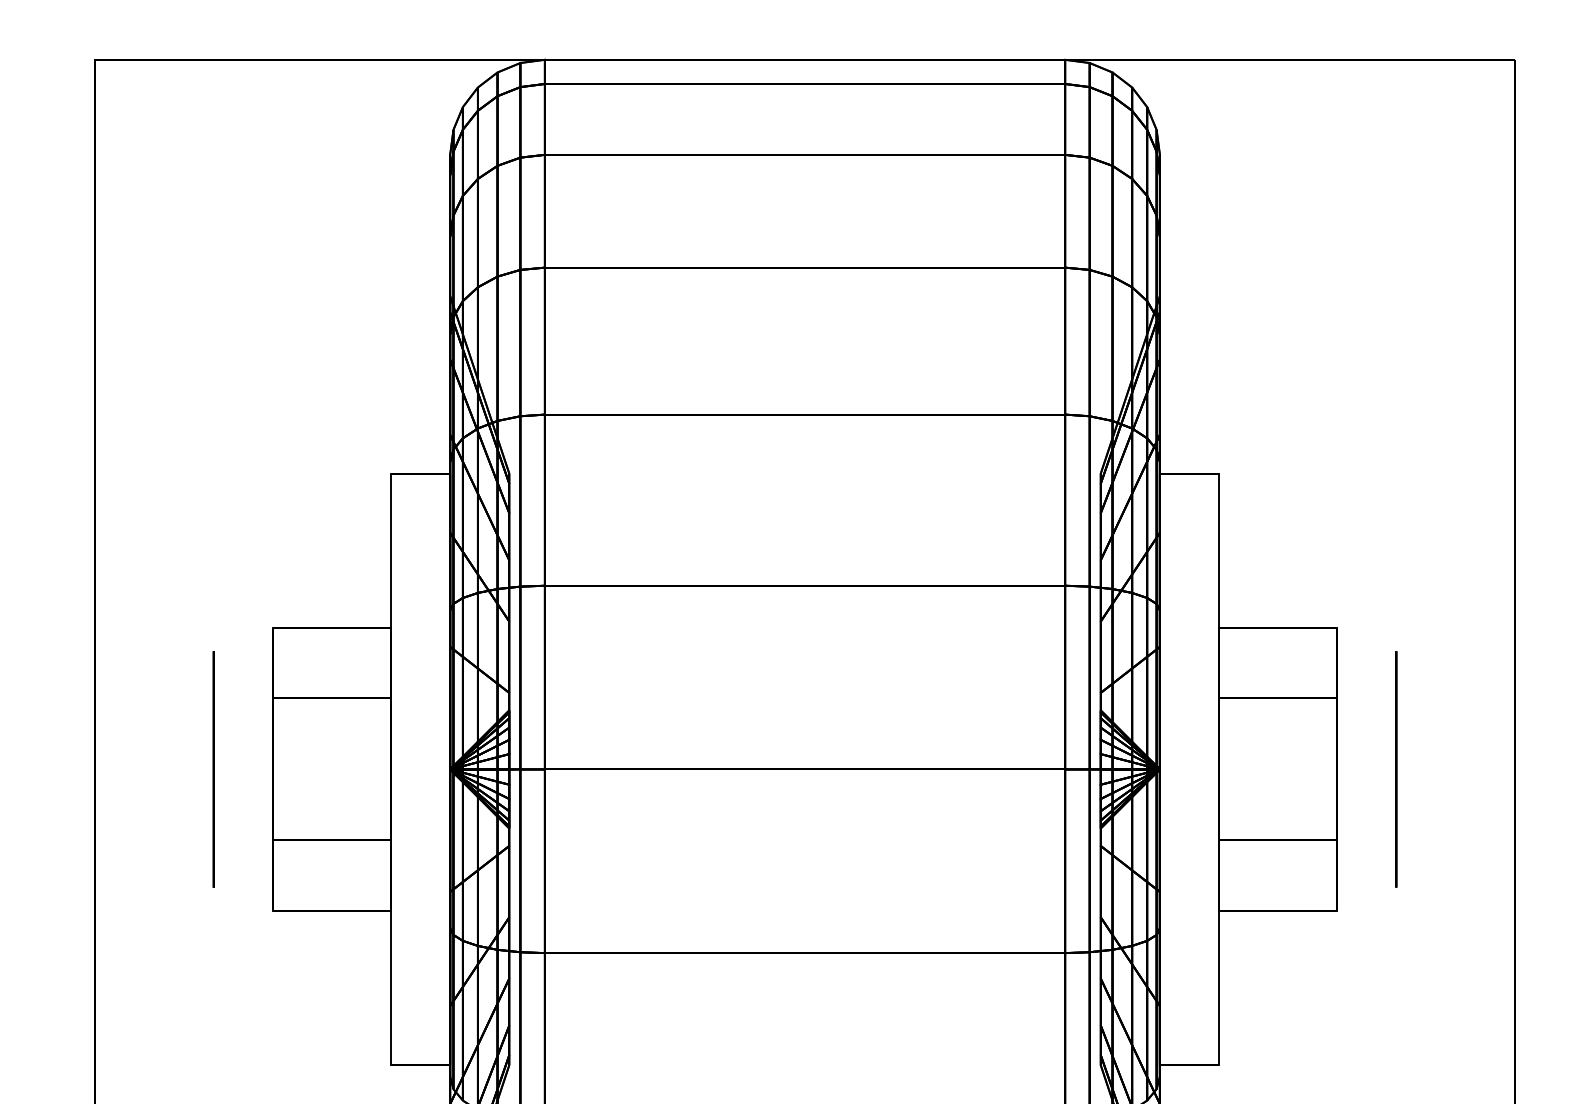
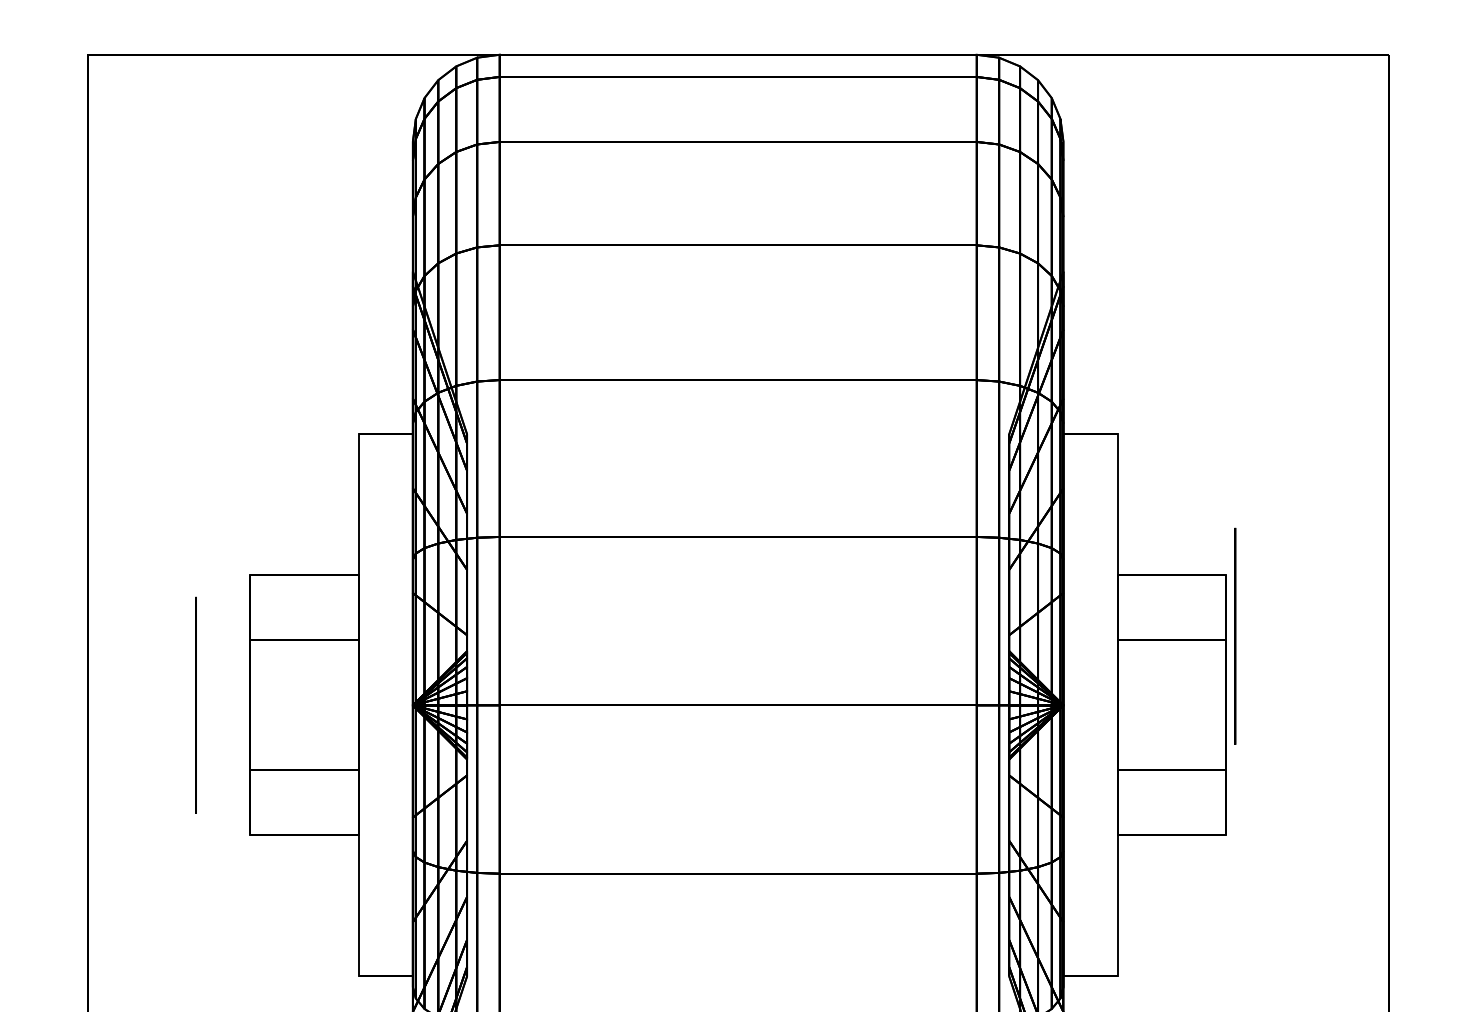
circle: (1396, 768) -> (1235, 635), moved

